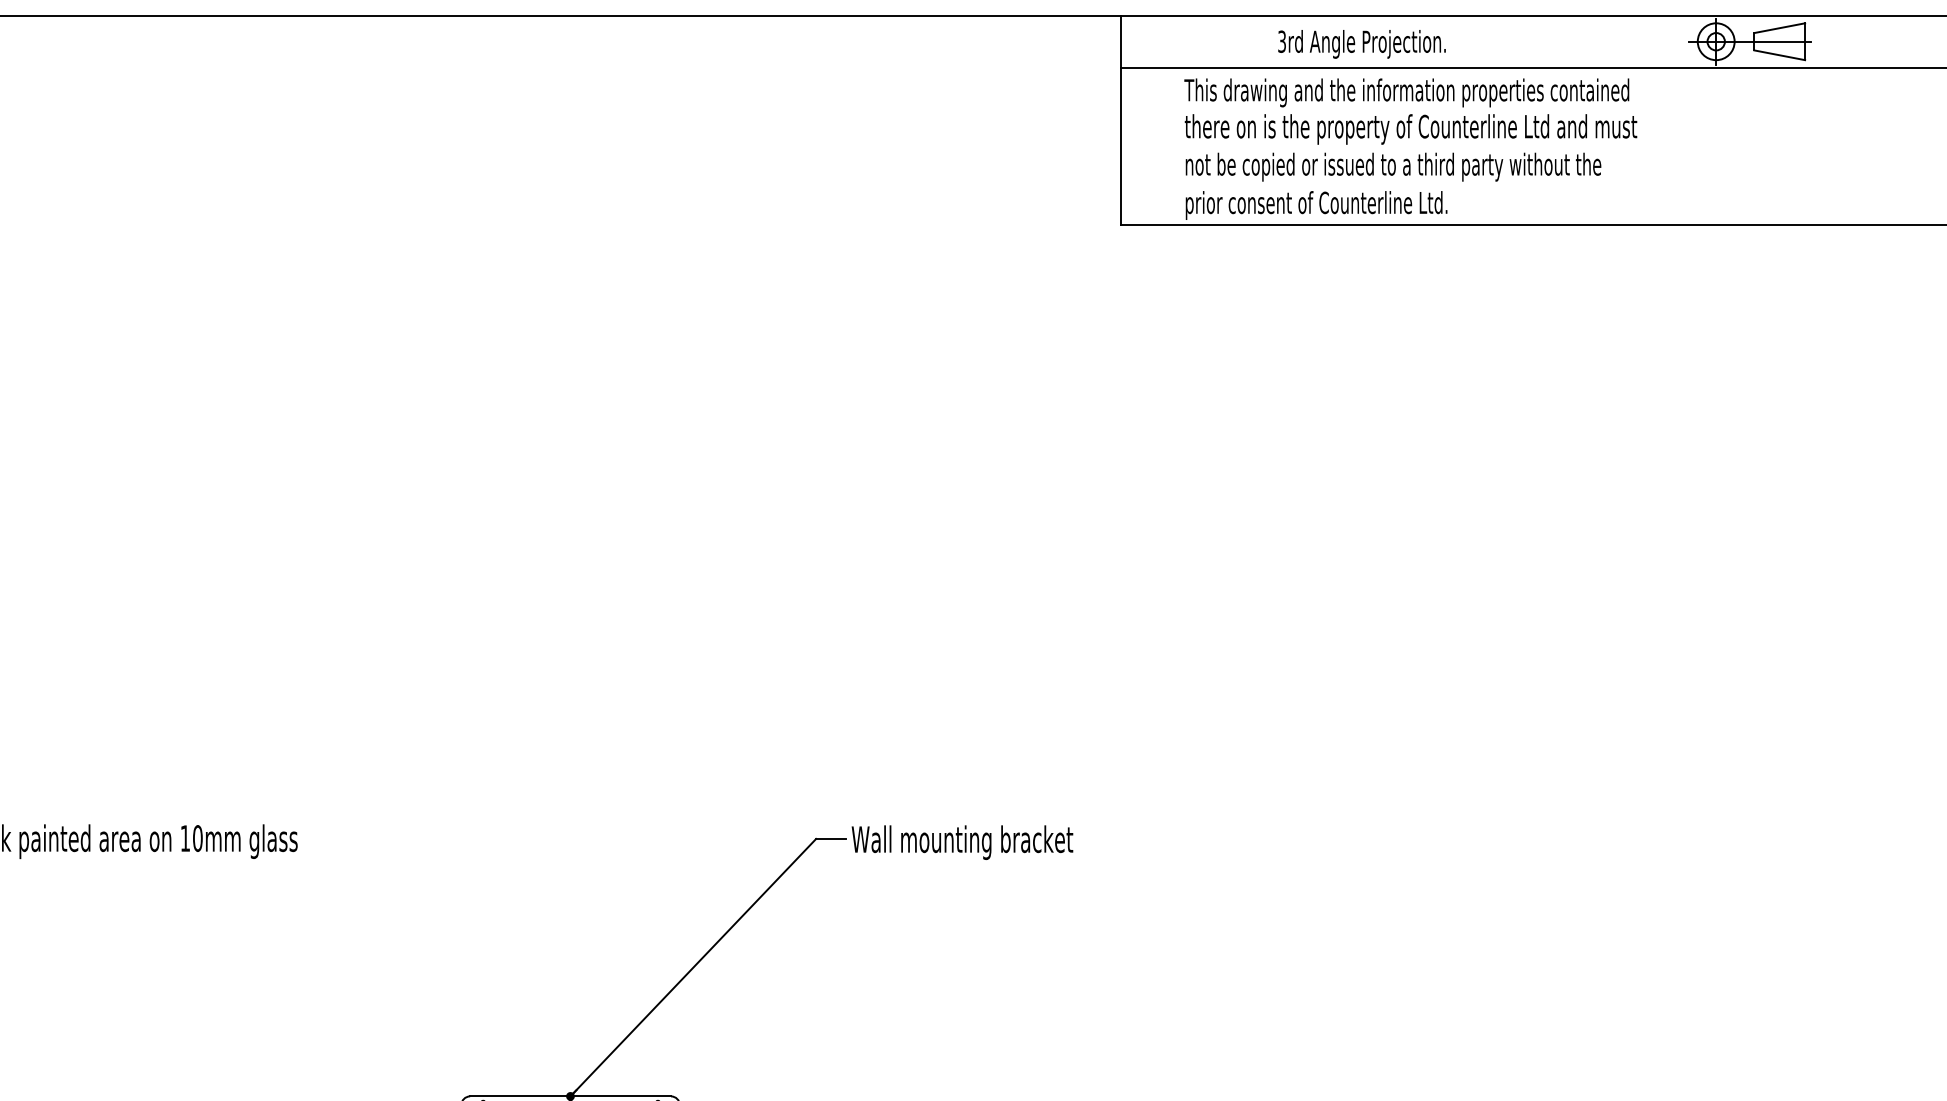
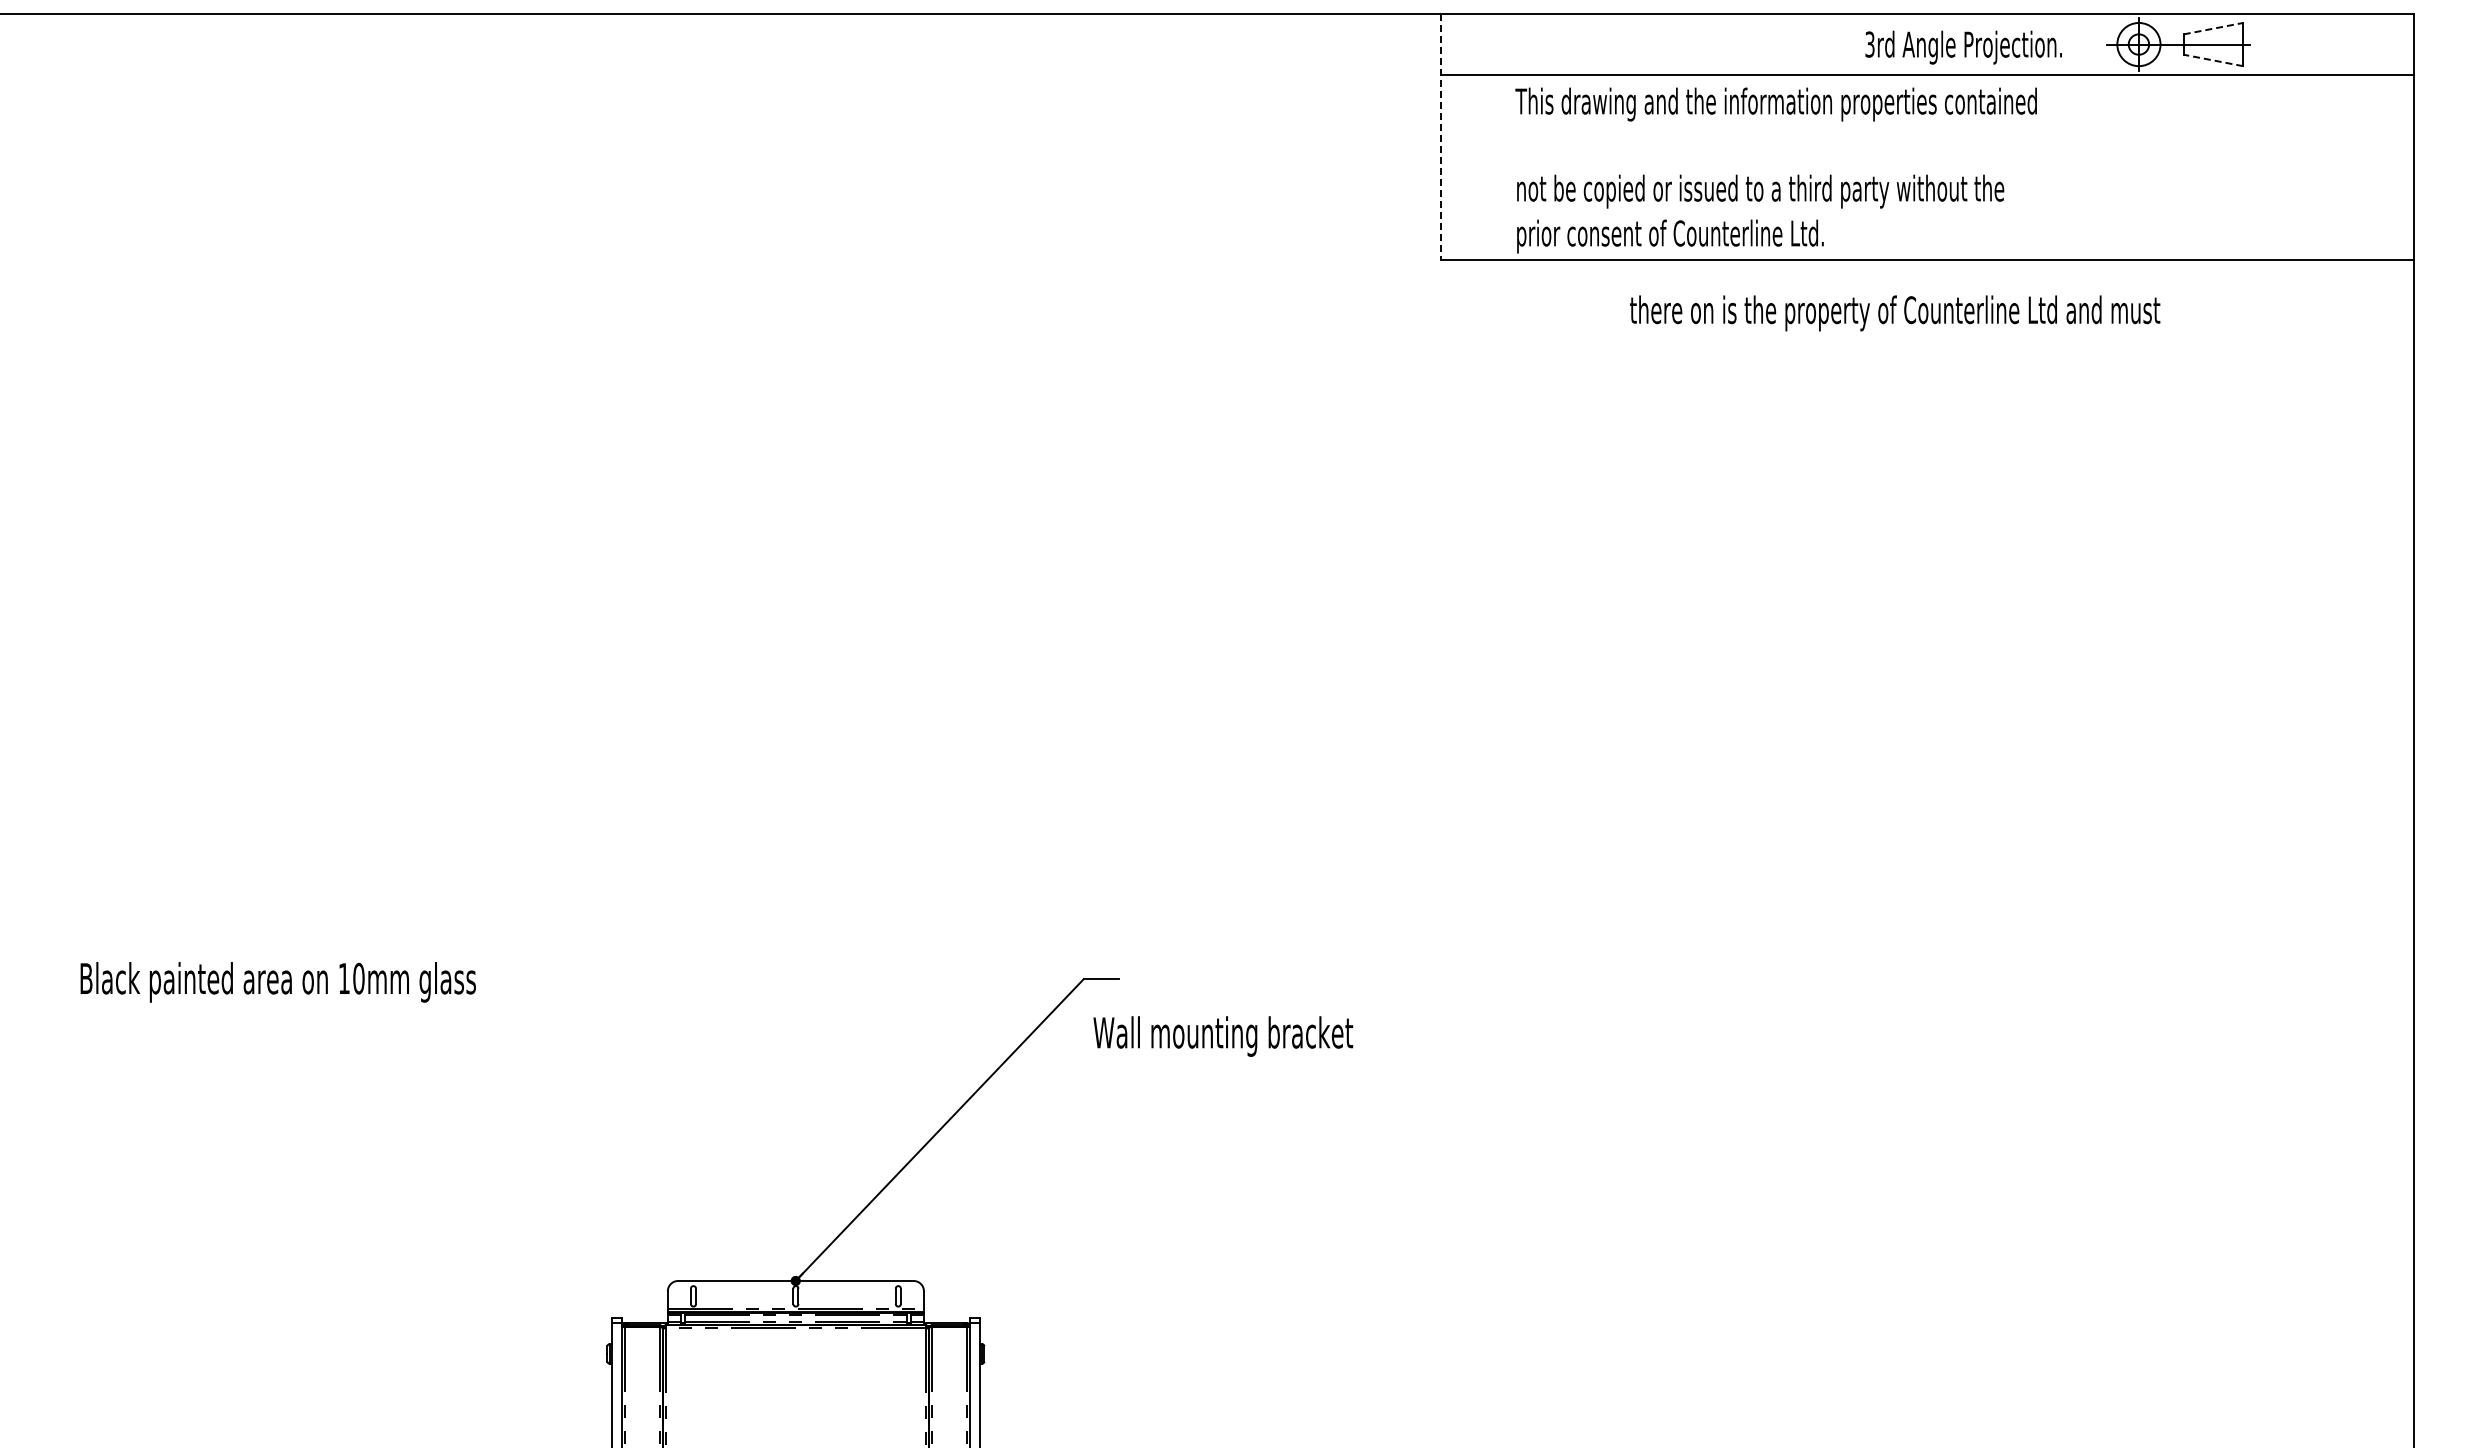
line: (1779, 28) -> (2213, 28), solid -> dashed
text: (1361, 44) -> (1963, 47), moved
line: (1778, 55) -> (2212, 60), solid -> dashed
line: (1120, 120) -> (1440, 136), solid -> dashed
text: (1411, 129) -> (1895, 313), moved
text: (962, 842) -> (1223, 1036), moved

